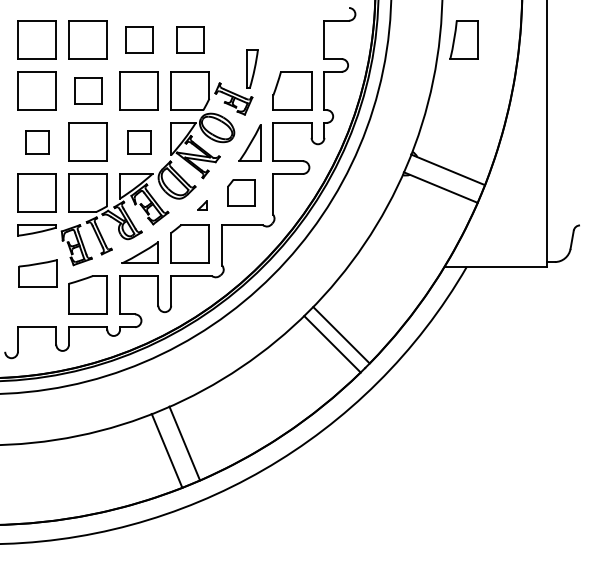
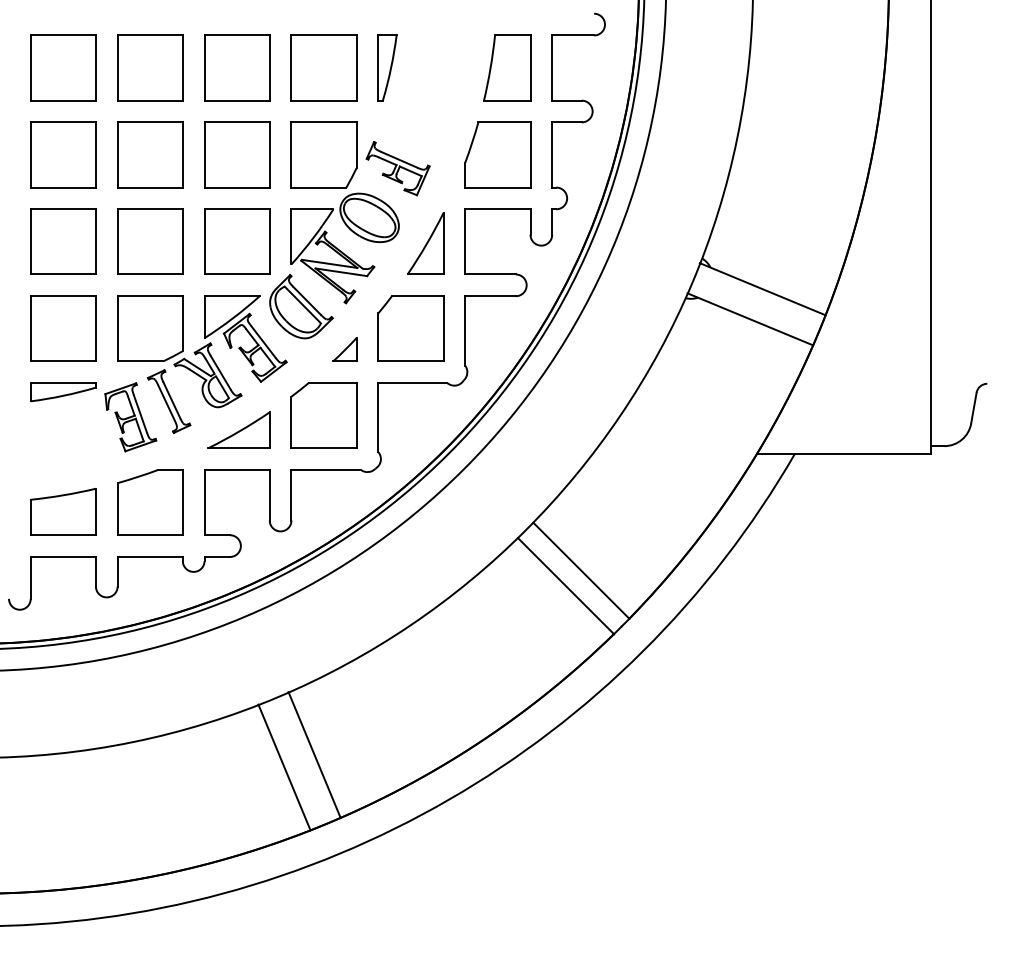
part: (138, 39) -> (235, 67), size x1.43
part: (189, 39) -> (322, 67), size x1.43
part: (463, 39) -> (506, 67), moved
part: (252, 68) -> (387, 67), moved
part: (87, 90) -> (149, 154), size x1.43
part: (36, 141) -> (62, 240), size x1.67
part: (138, 141) -> (235, 240), size x1.67
part: (241, 192) -> (411, 327), size x1.43
part: (202, 205) -> (344, 349), size x1.67
part: (37, 273) -> (62, 511), moved

